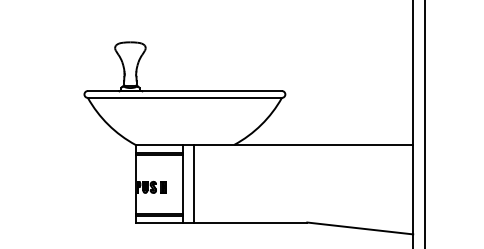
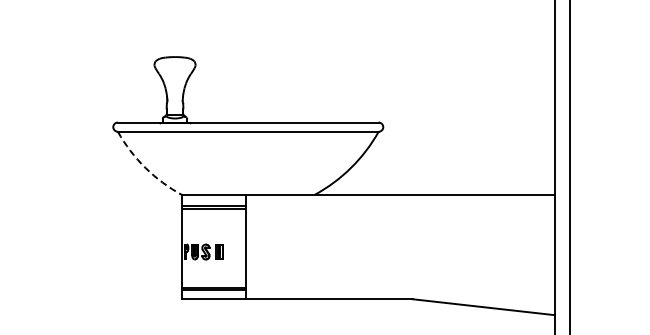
arc: (108, 124) -> (145, 167), solid -> dashed
line: (193, 183) -> (259, 246), removed

